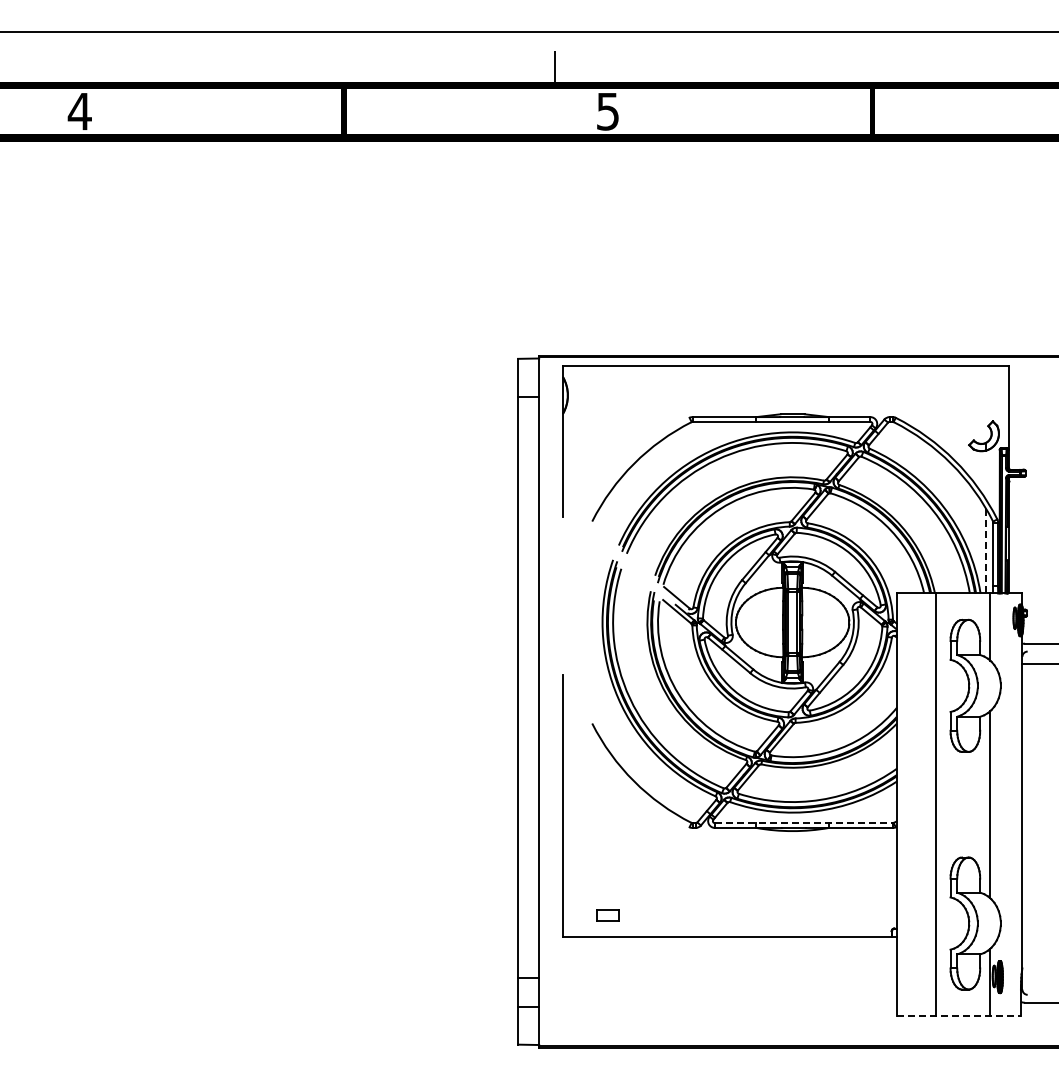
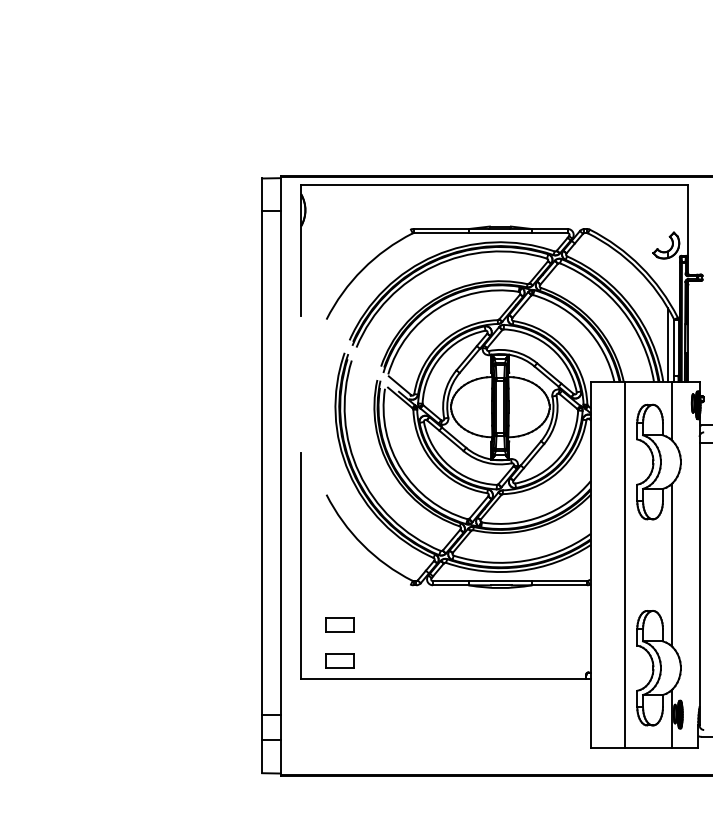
line: (985, 550) -> (667, 344), dashed -> solid
line: (803, 823) -> (509, 581), dashed -> solid
part: (607, 872) -> (339, 623), added
part: (607, 915) -> (339, 661), size x1.43
line: (959, 1015) -> (645, 747), dashed -> solid

